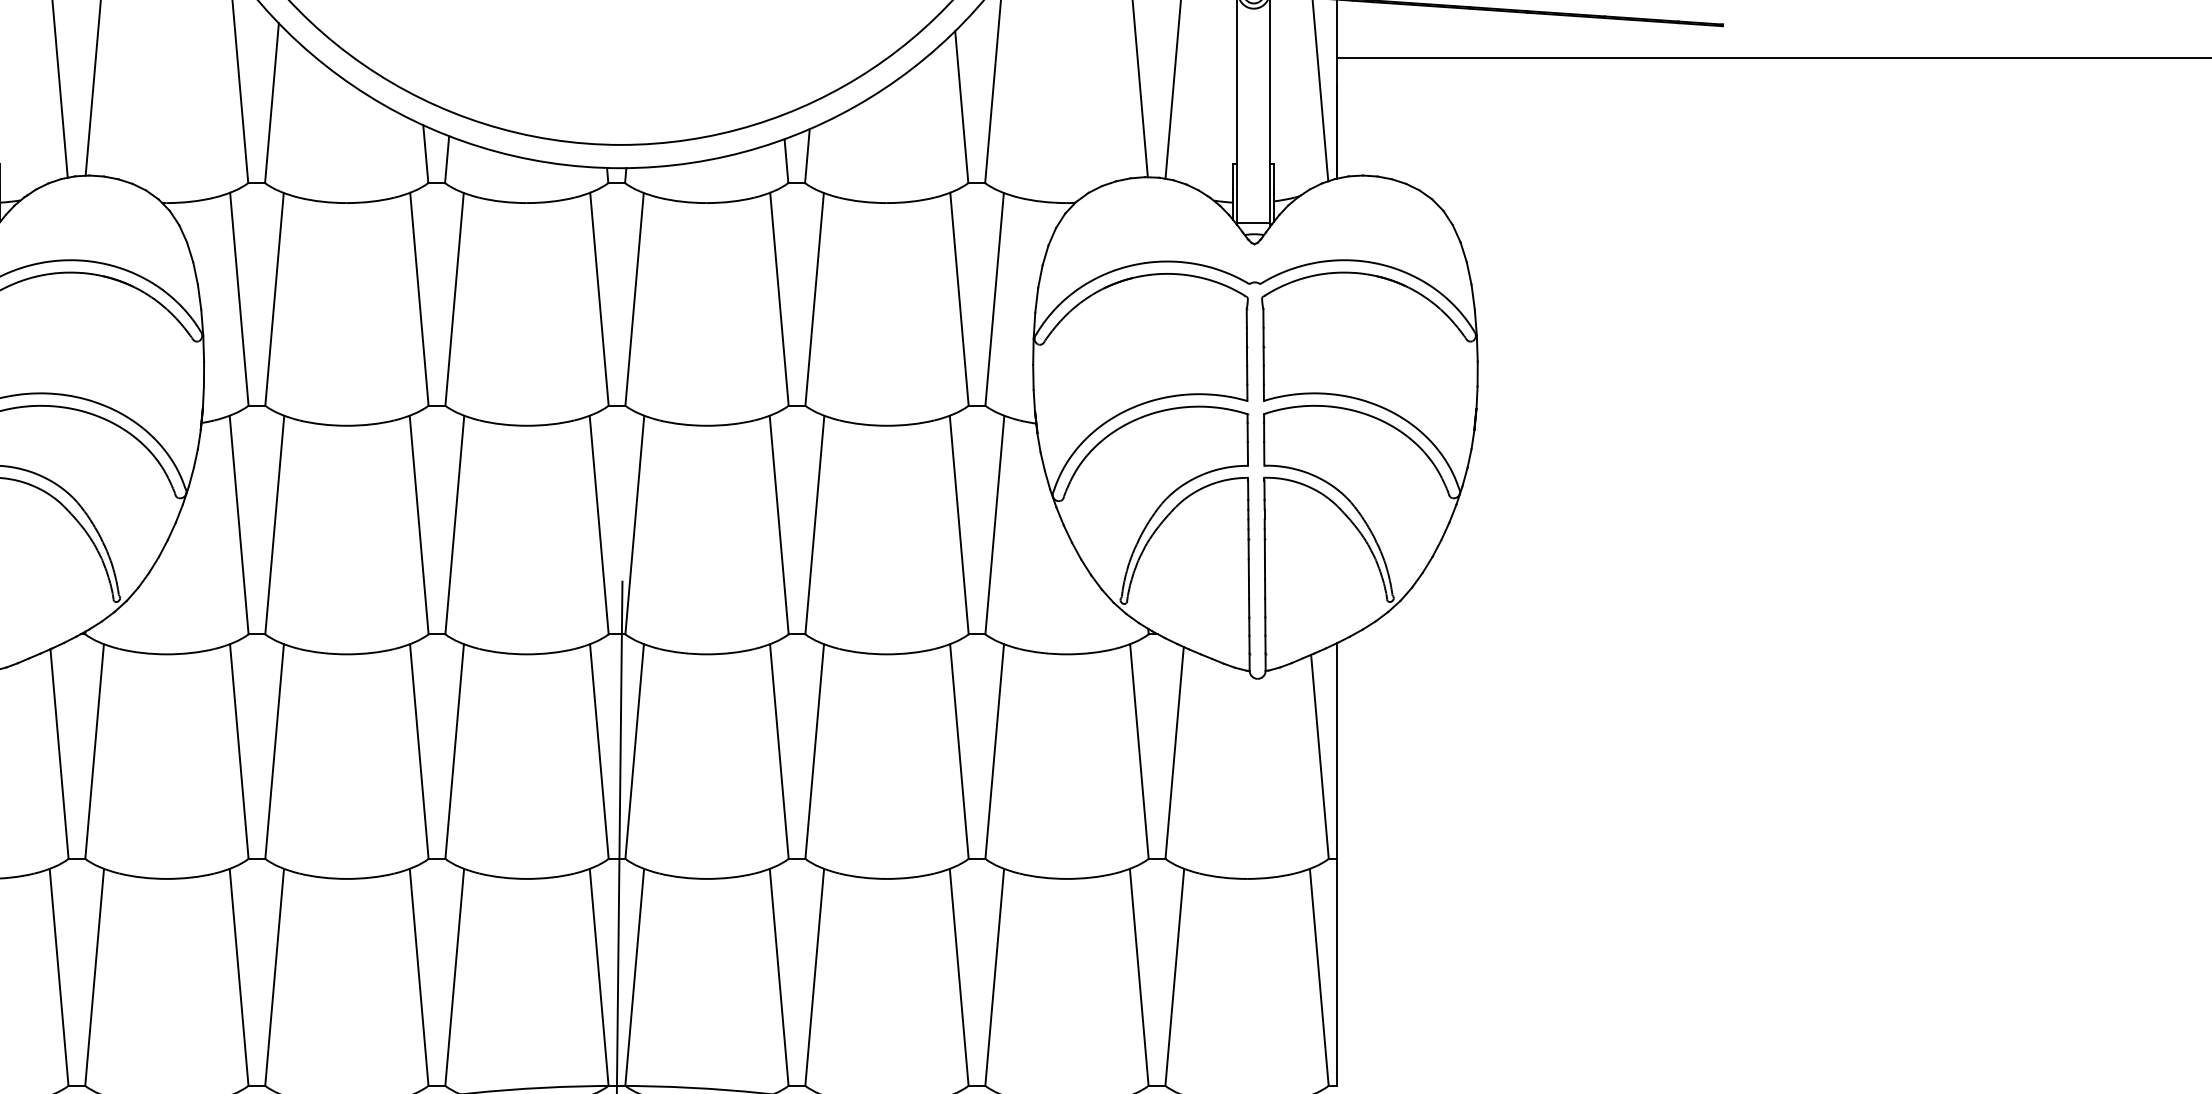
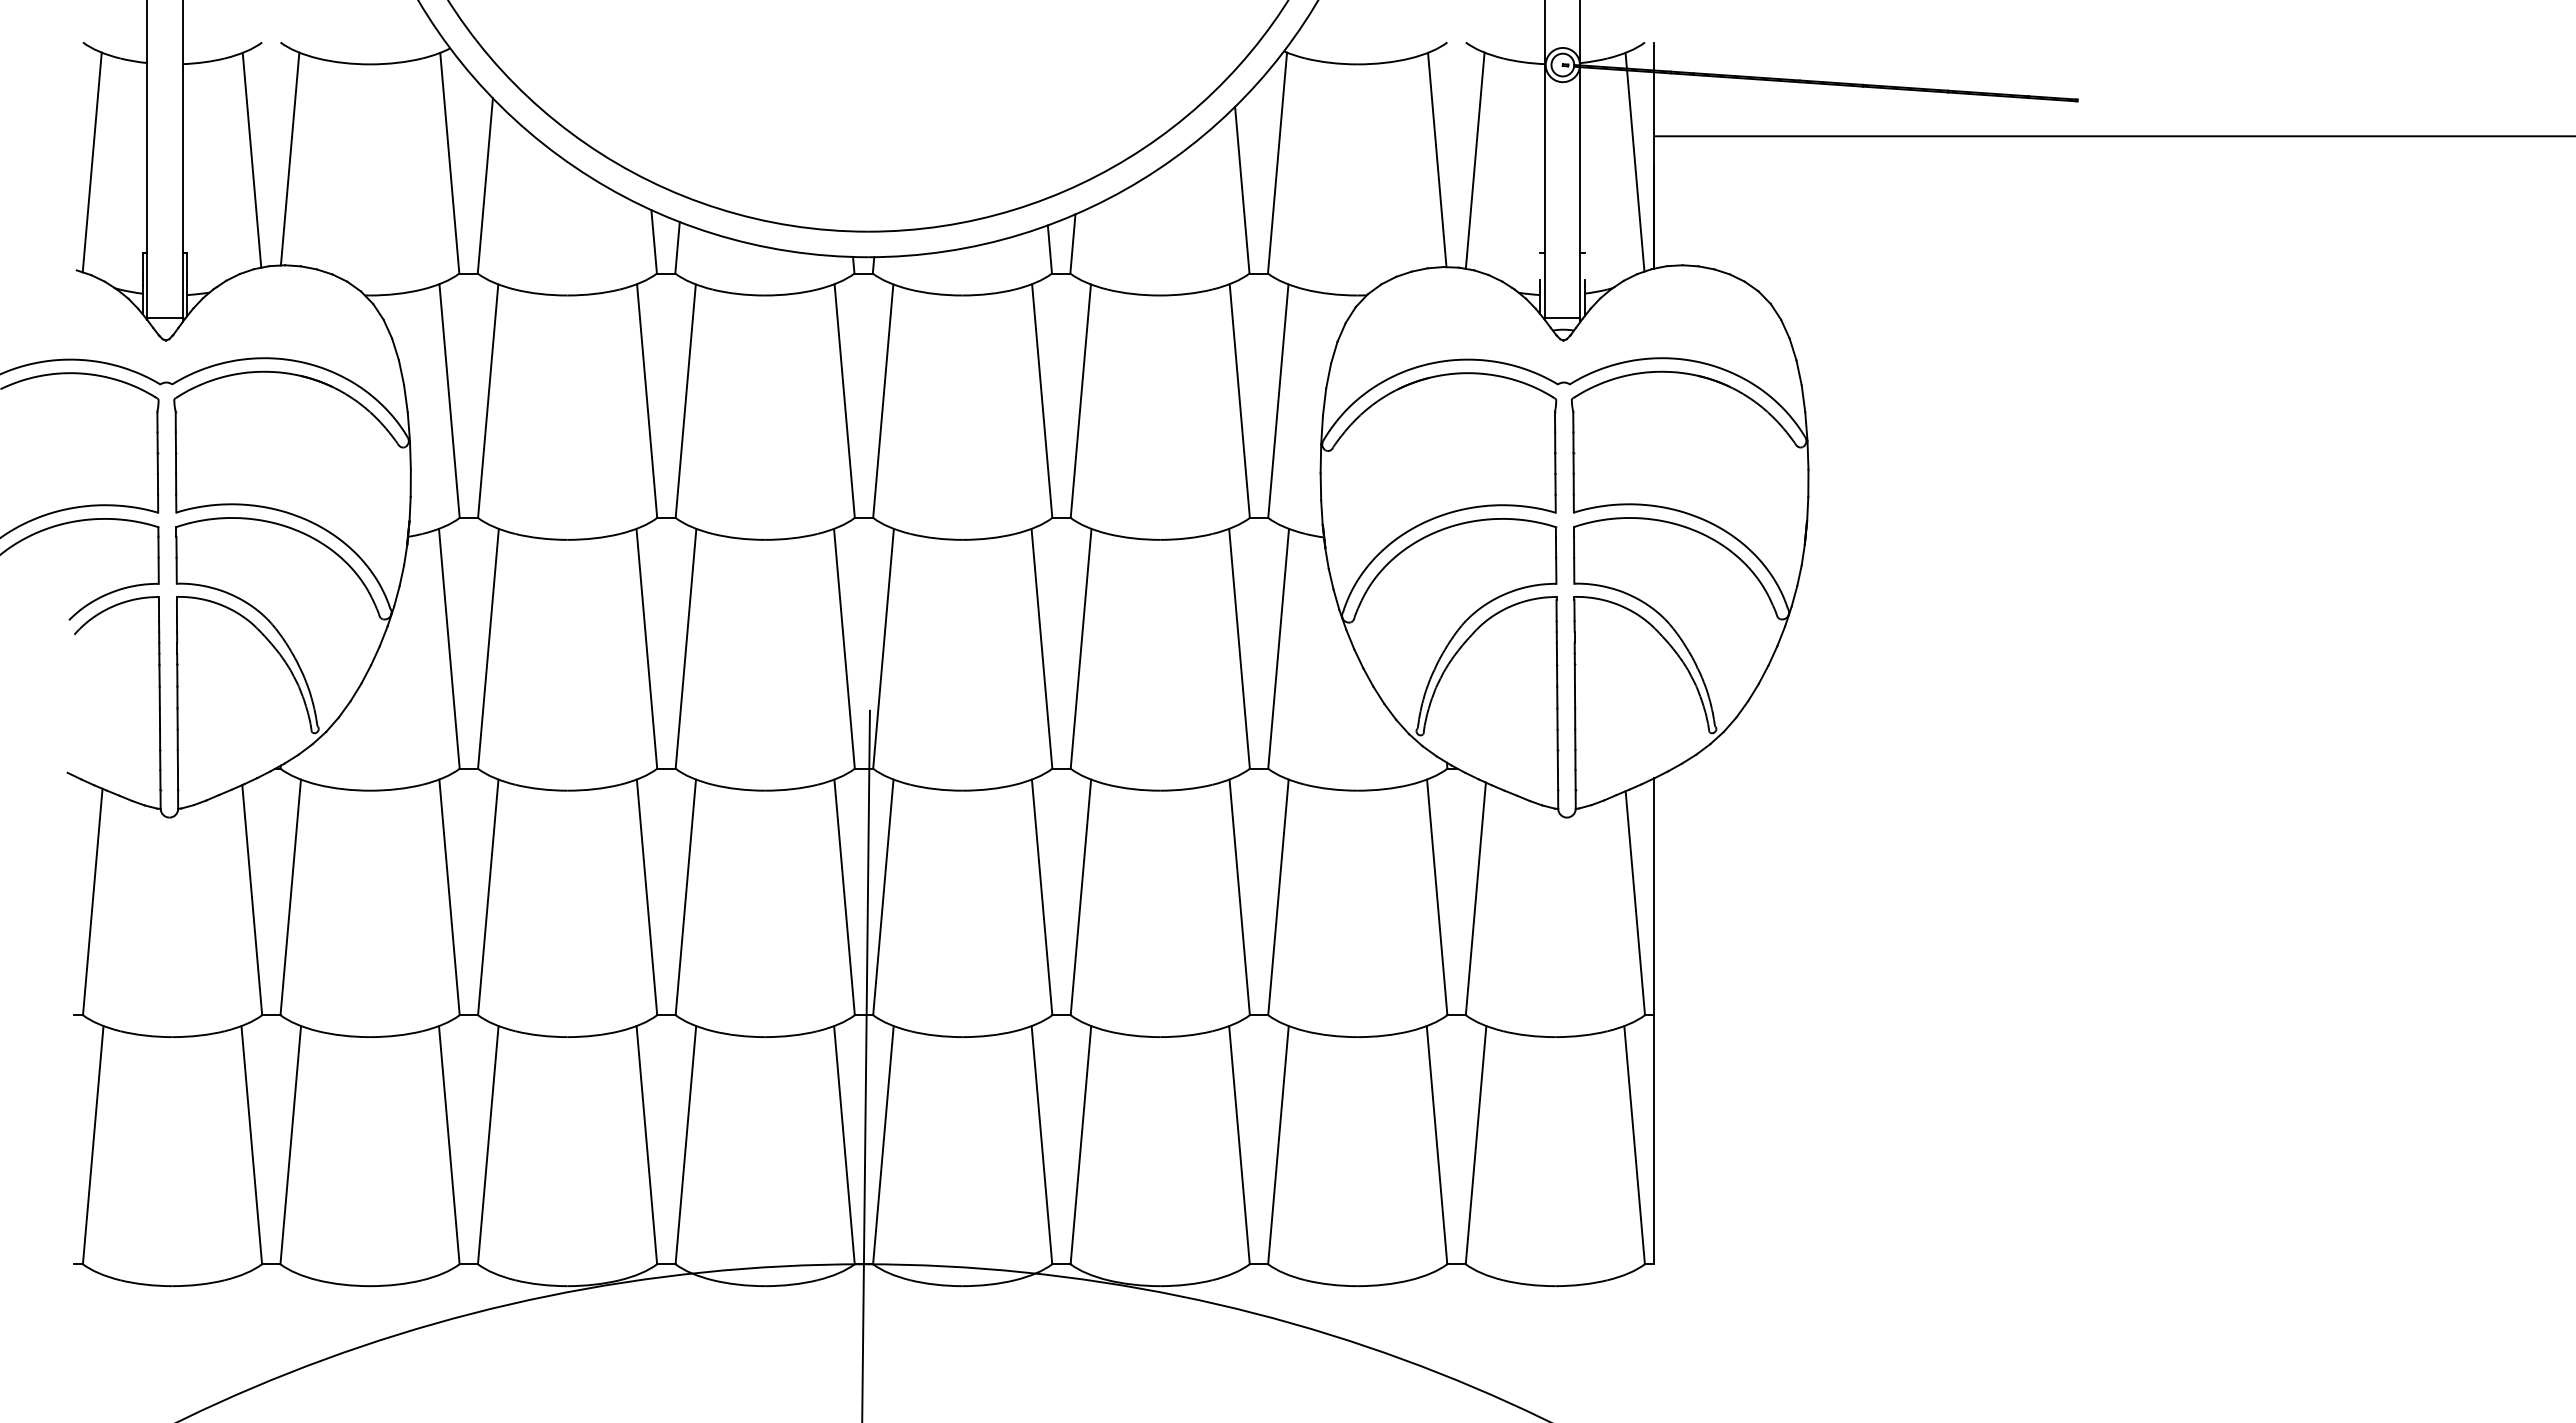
line: (1233, 176) -> (1540, 266), removed
line: (1273, 176) -> (1584, 266), removed

